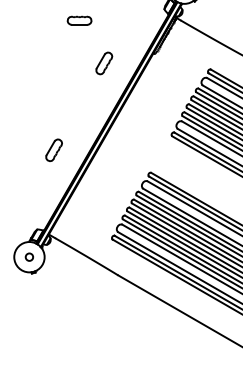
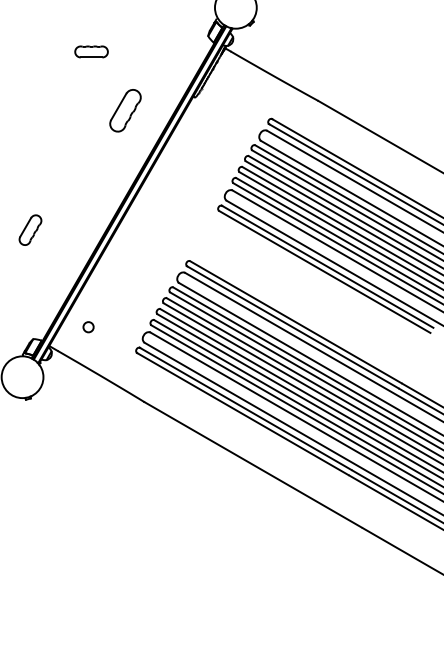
part: (104, 63) -> (125, 110), size x1.4
part: (54, 149) -> (30, 229), moved
circle: (29, 257) -> (88, 327), moved

